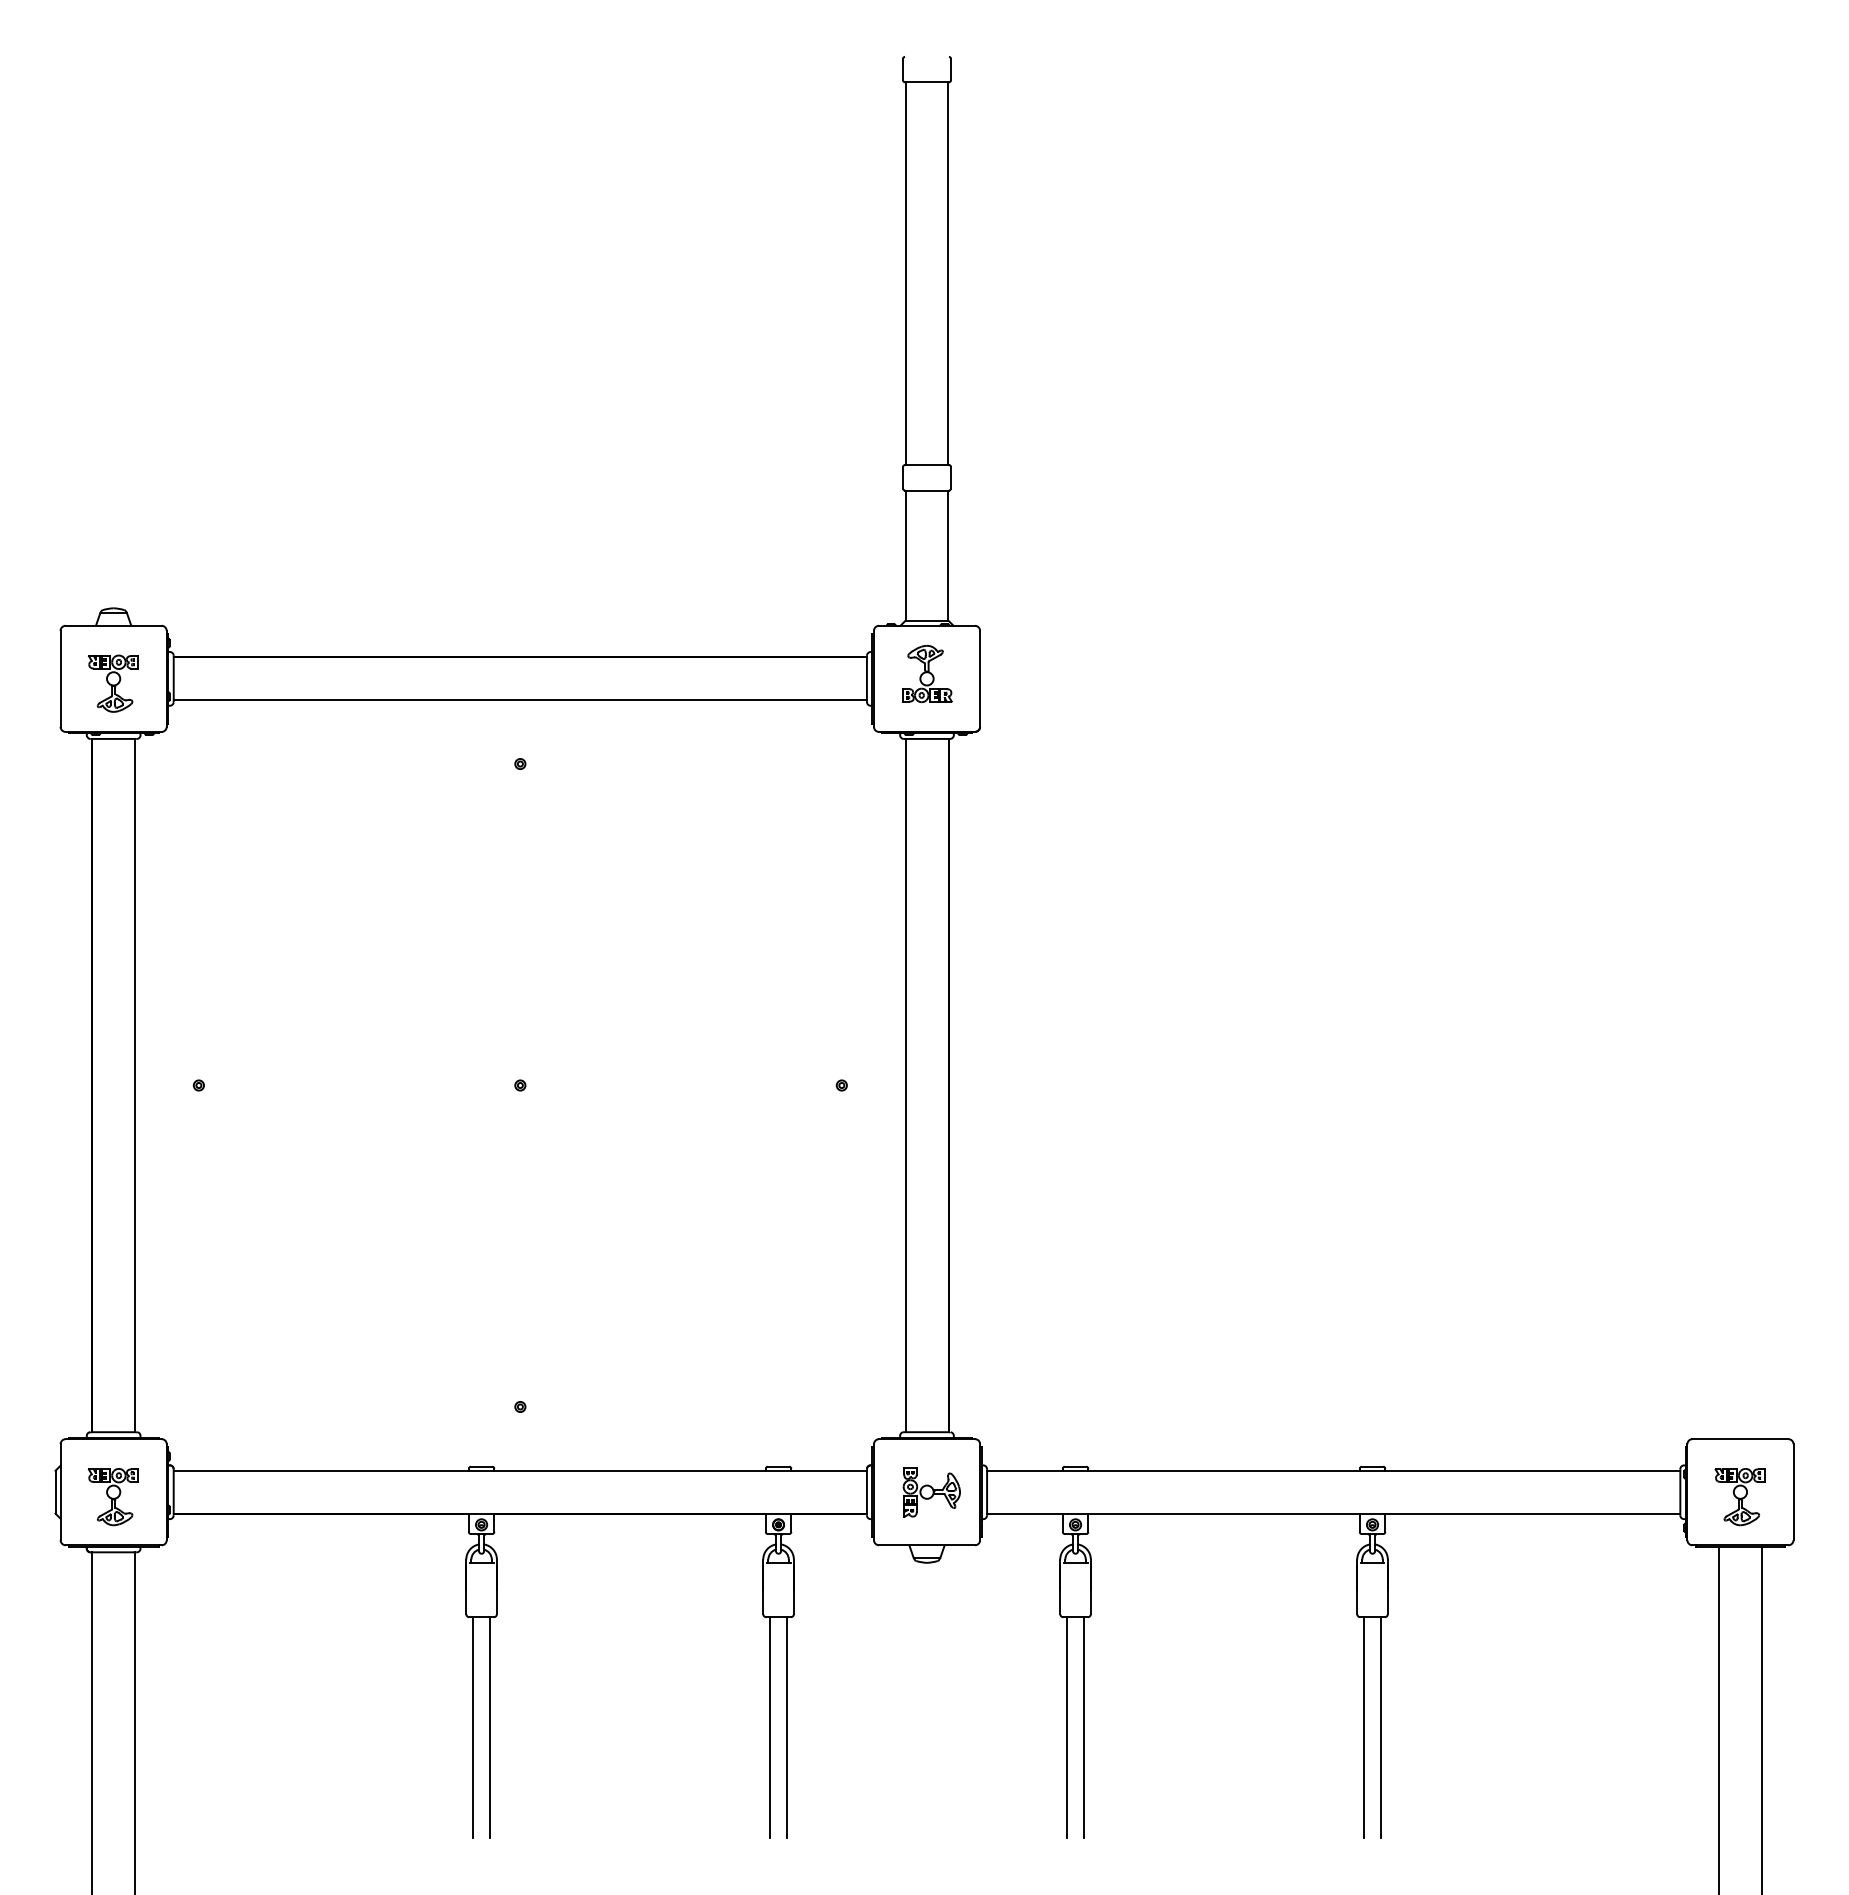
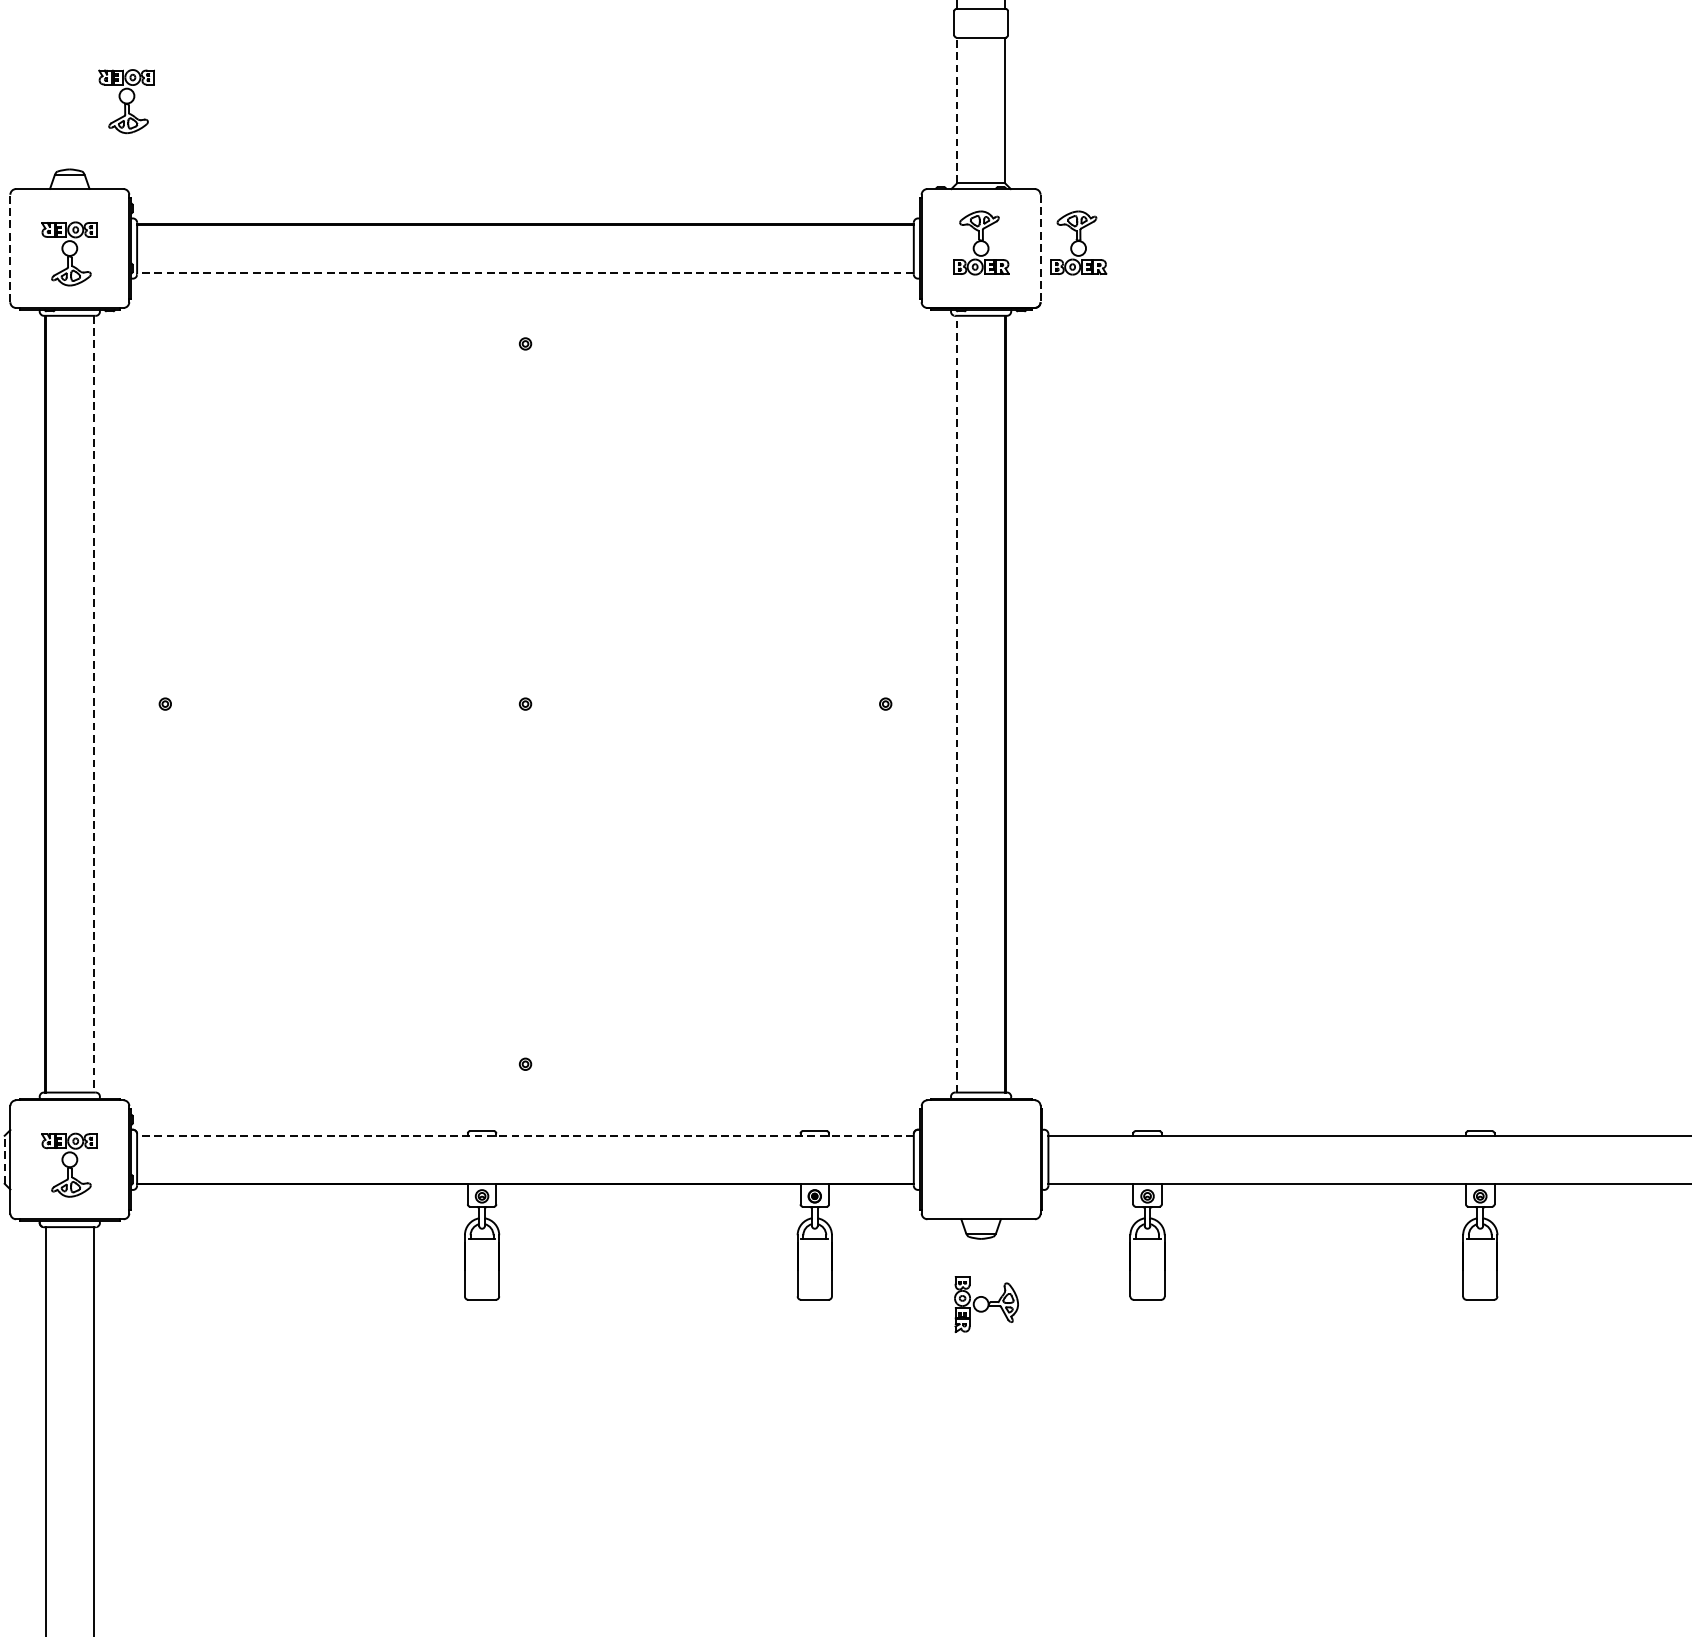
part: (164, 547) -> (126, 101), added
line: (905, 555) -> (957, 110), solid -> dashed
part: (1014, 673) -> (1079, 242), added
line: (60, 678) -> (10, 248), solid -> dashed
line: (980, 678) -> (1041, 248), solid -> dashed
line: (520, 700) -> (525, 272), solid -> dashed
line: (135, 1085) -> (94, 704), solid -> dashed
line: (905, 1085) -> (957, 704), solid -> dashed
line: (520, 1470) -> (525, 1135), solid -> dashed
line: (55, 1491) -> (4, 1158), solid -> dashed
part: (931, 1492) -> (986, 1304), moved
line: (473, 1727) -> (472, 1423), removed
line: (489, 1727) -> (490, 1423), removed
line: (770, 1727) -> (805, 1423), removed
line: (786, 1727) -> (823, 1423), removed
line: (1067, 1727) -> (1138, 1423), removed
line: (1083, 1727) -> (1156, 1423), removed
line: (1364, 1727) -> (1471, 1423), removed
line: (1380, 1727) -> (1489, 1423), removed

